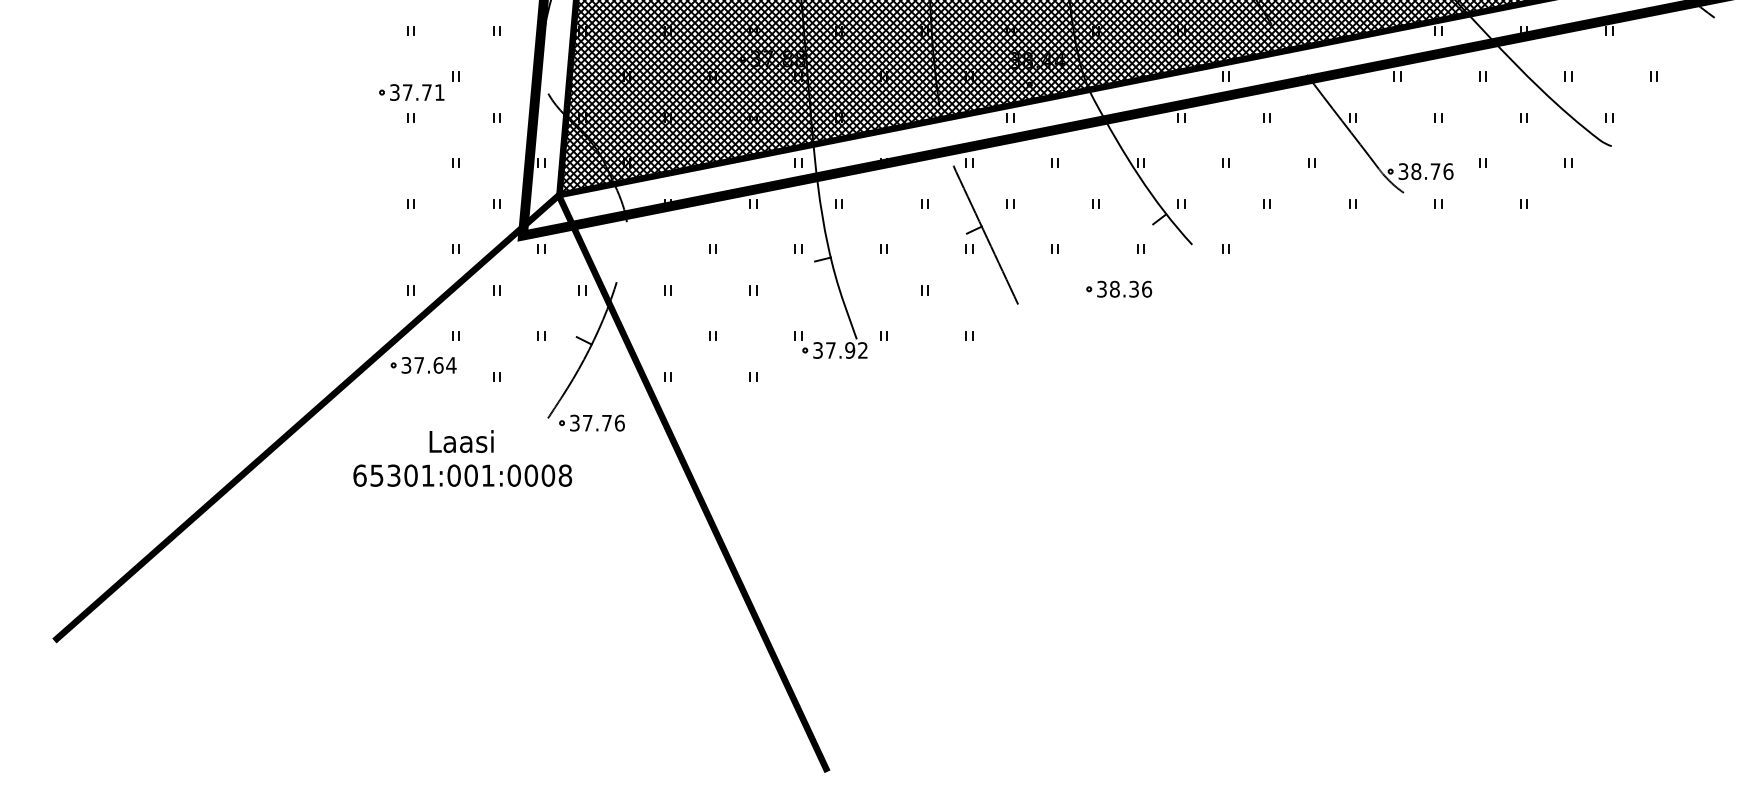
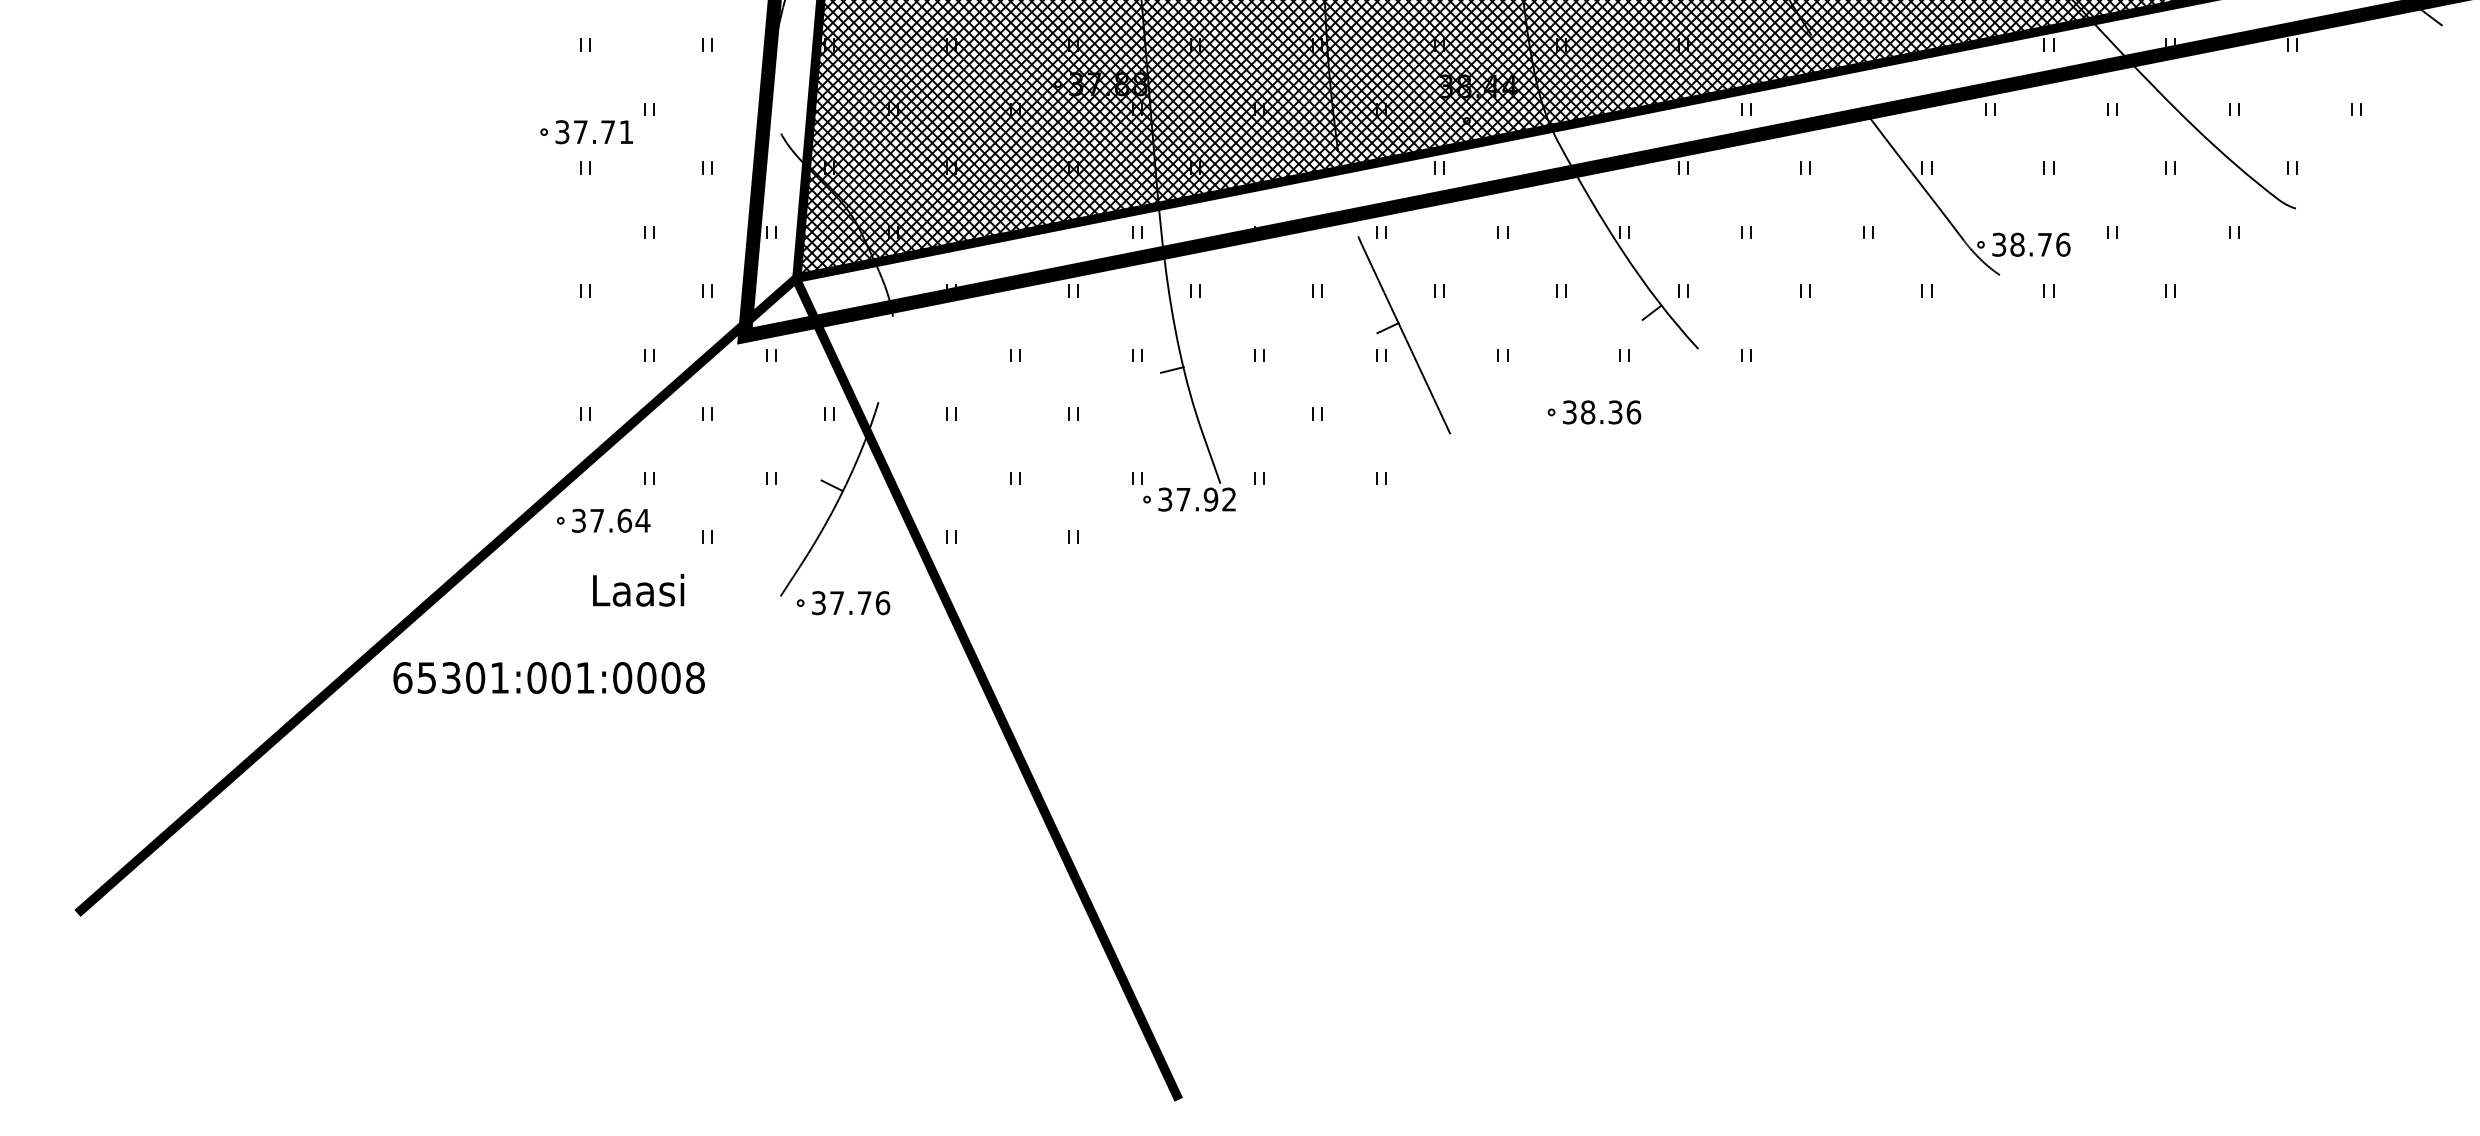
text: (461, 441) -> (638, 590), moved
text: (462, 475) -> (548, 677), moved

